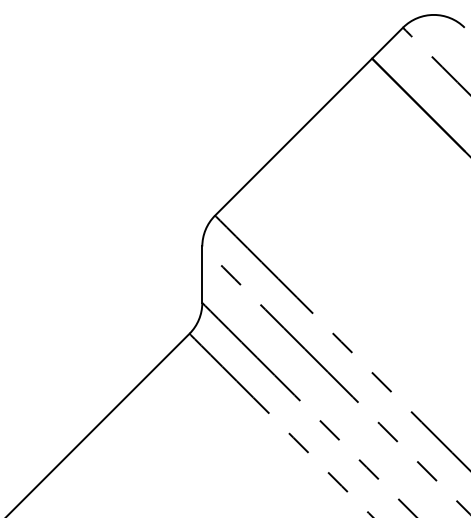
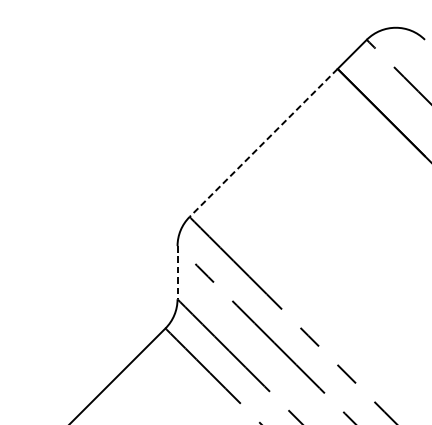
line: (293, 137) -> (263, 143), solid -> dashed
line: (202, 275) -> (177, 273), solid -> dashed

